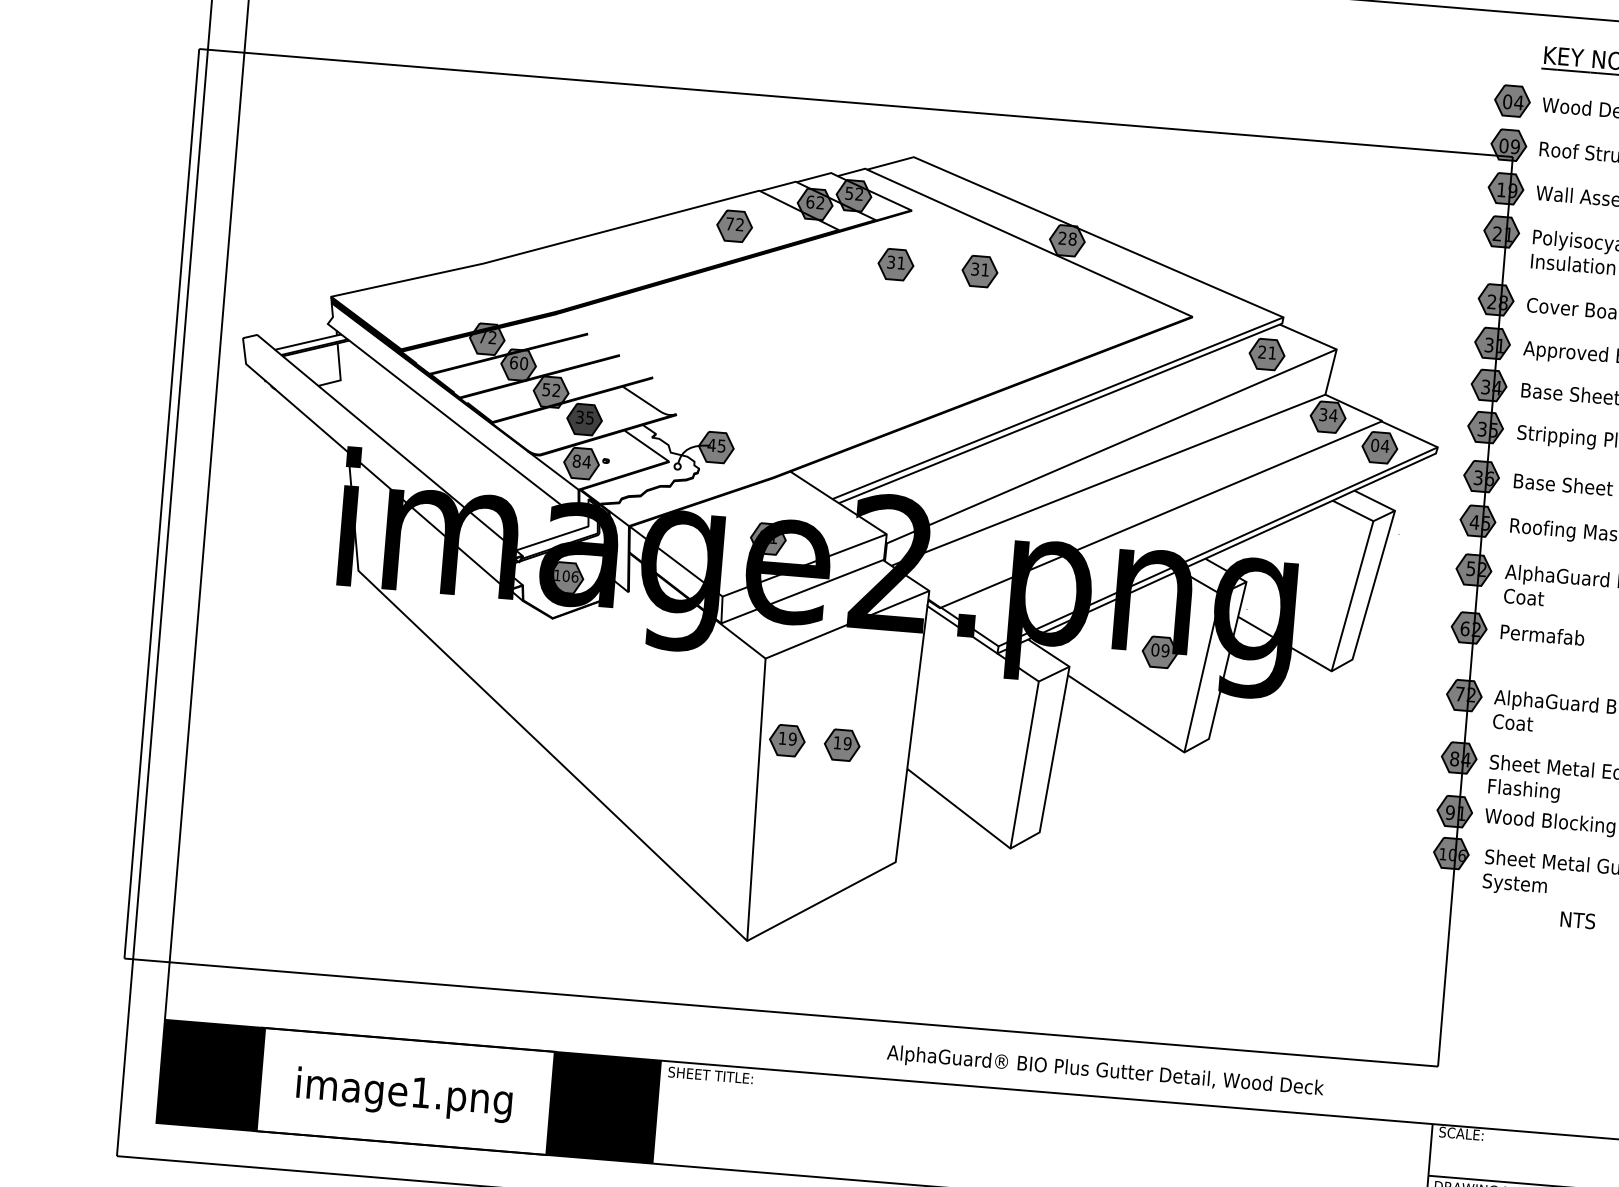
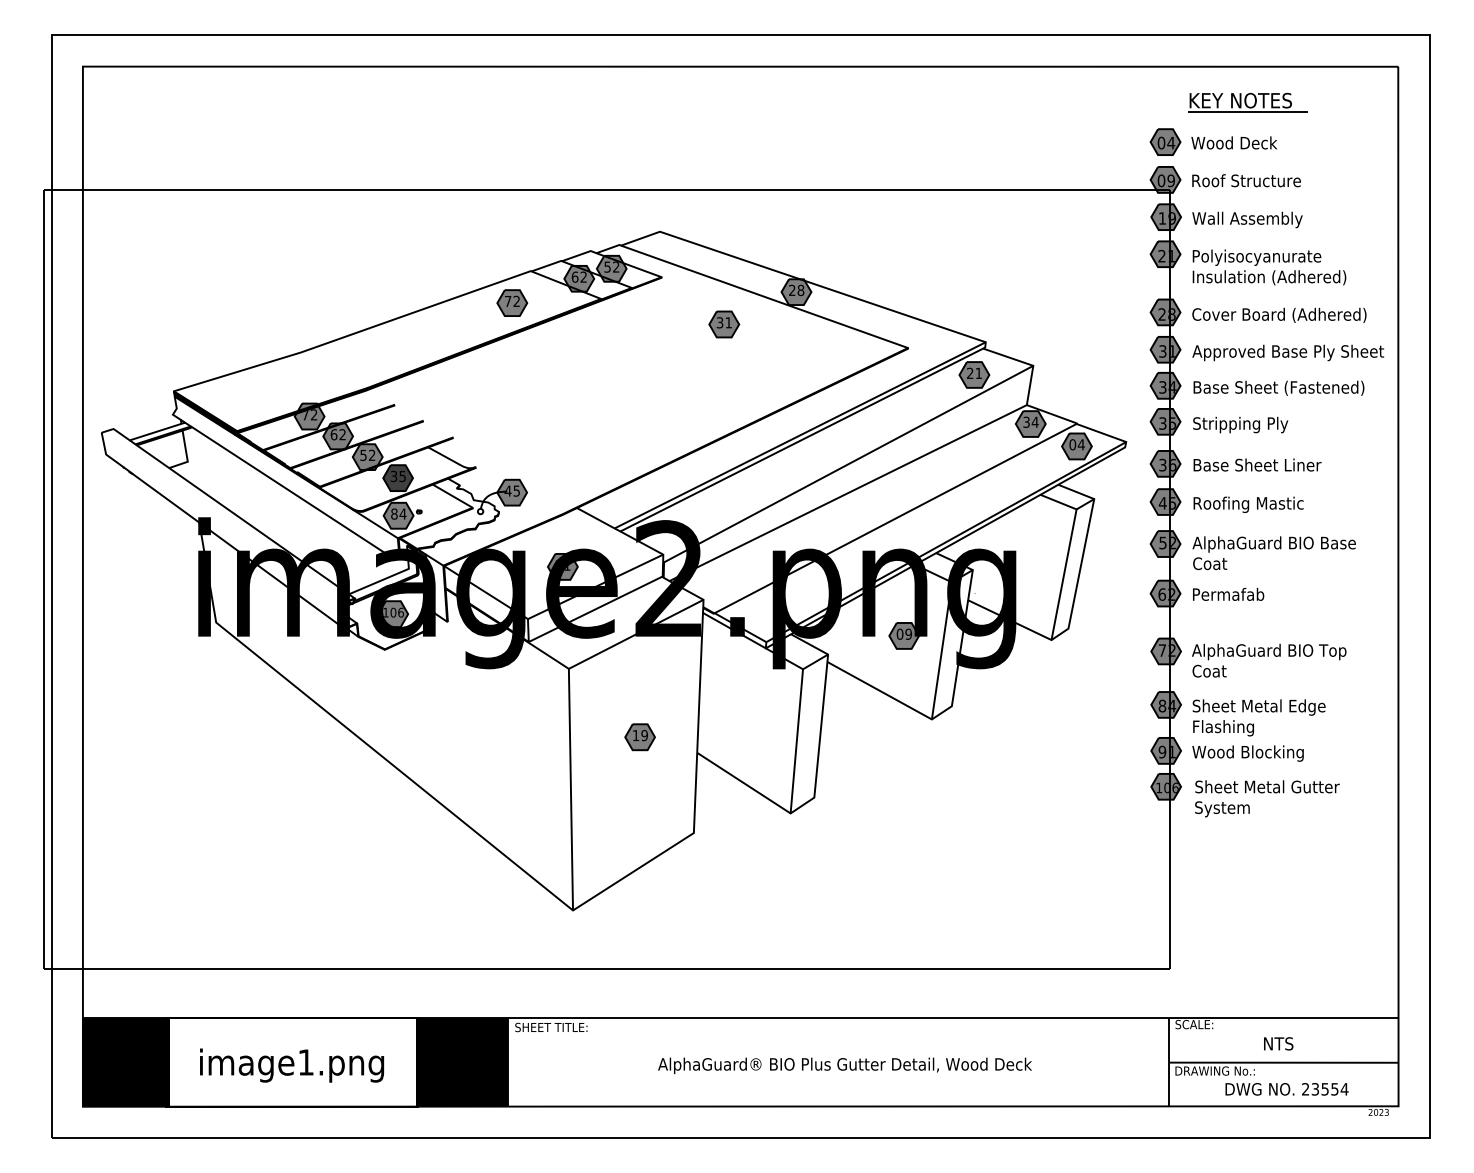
part: (896, 264) -> (652, 324), removed
text: (523, 363) -> (342, 434), 60 -> 62
part: (786, 740) -> (592, 737), removed
text: (1577, 919) -> (1278, 1043), moved
text: (1104, 1071) -> (844, 1065), moved

